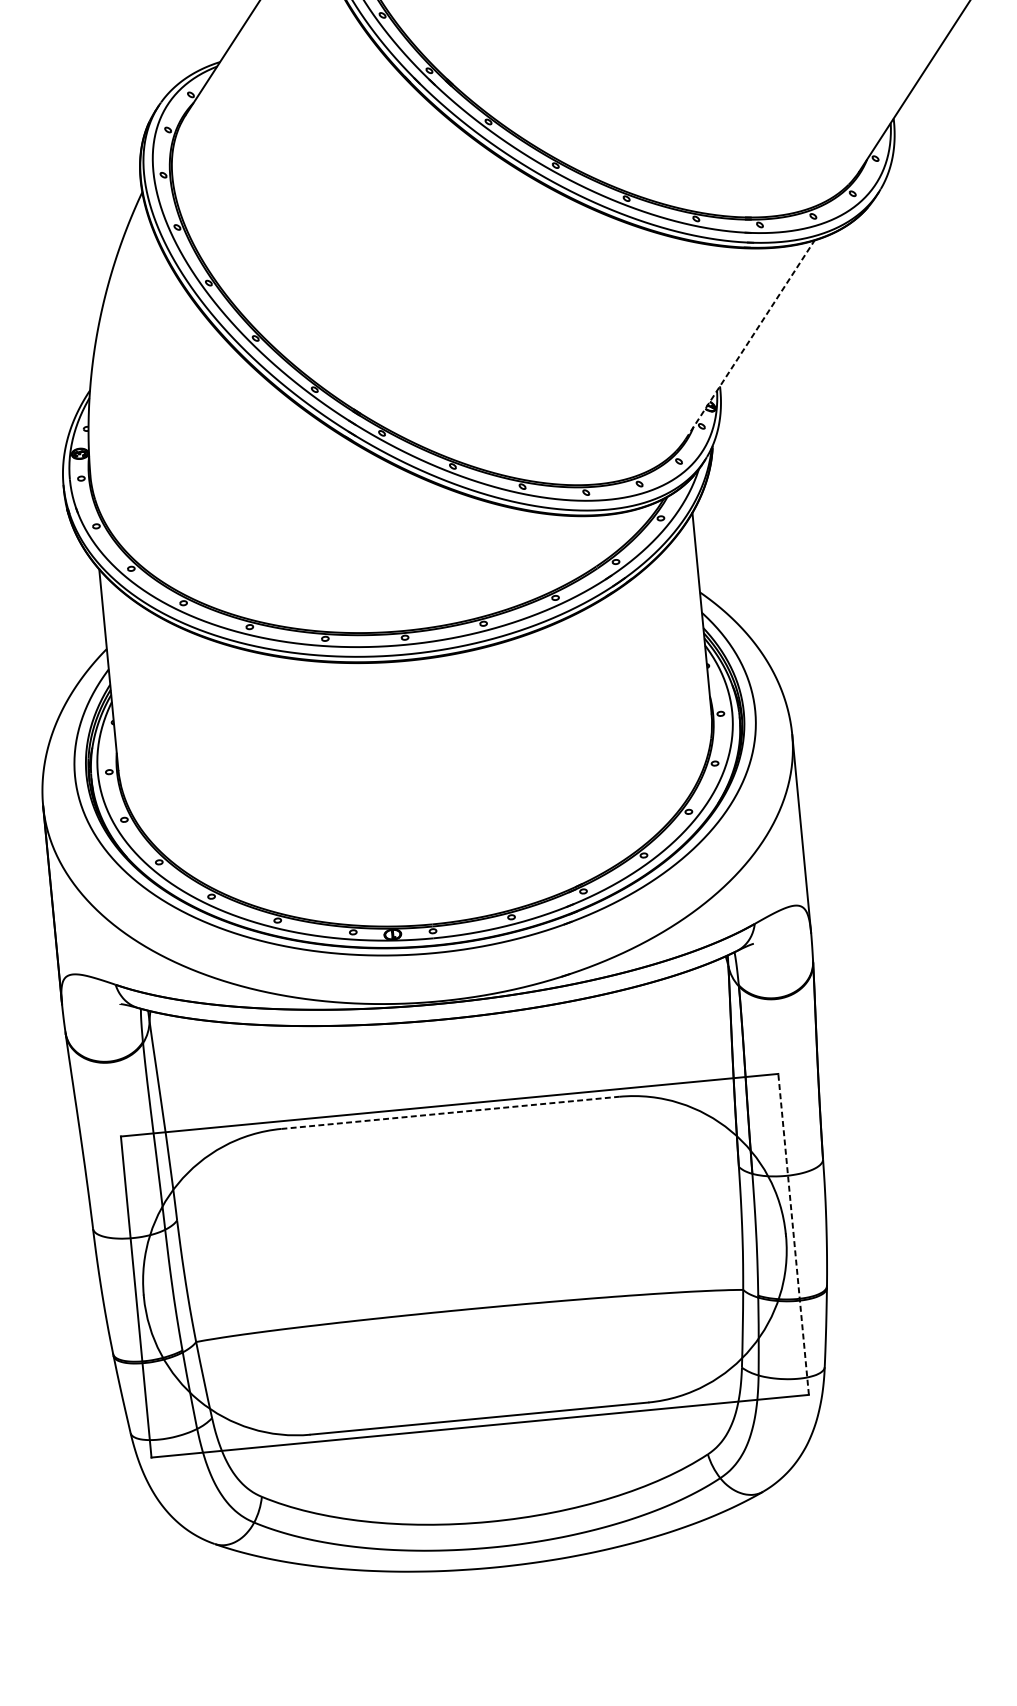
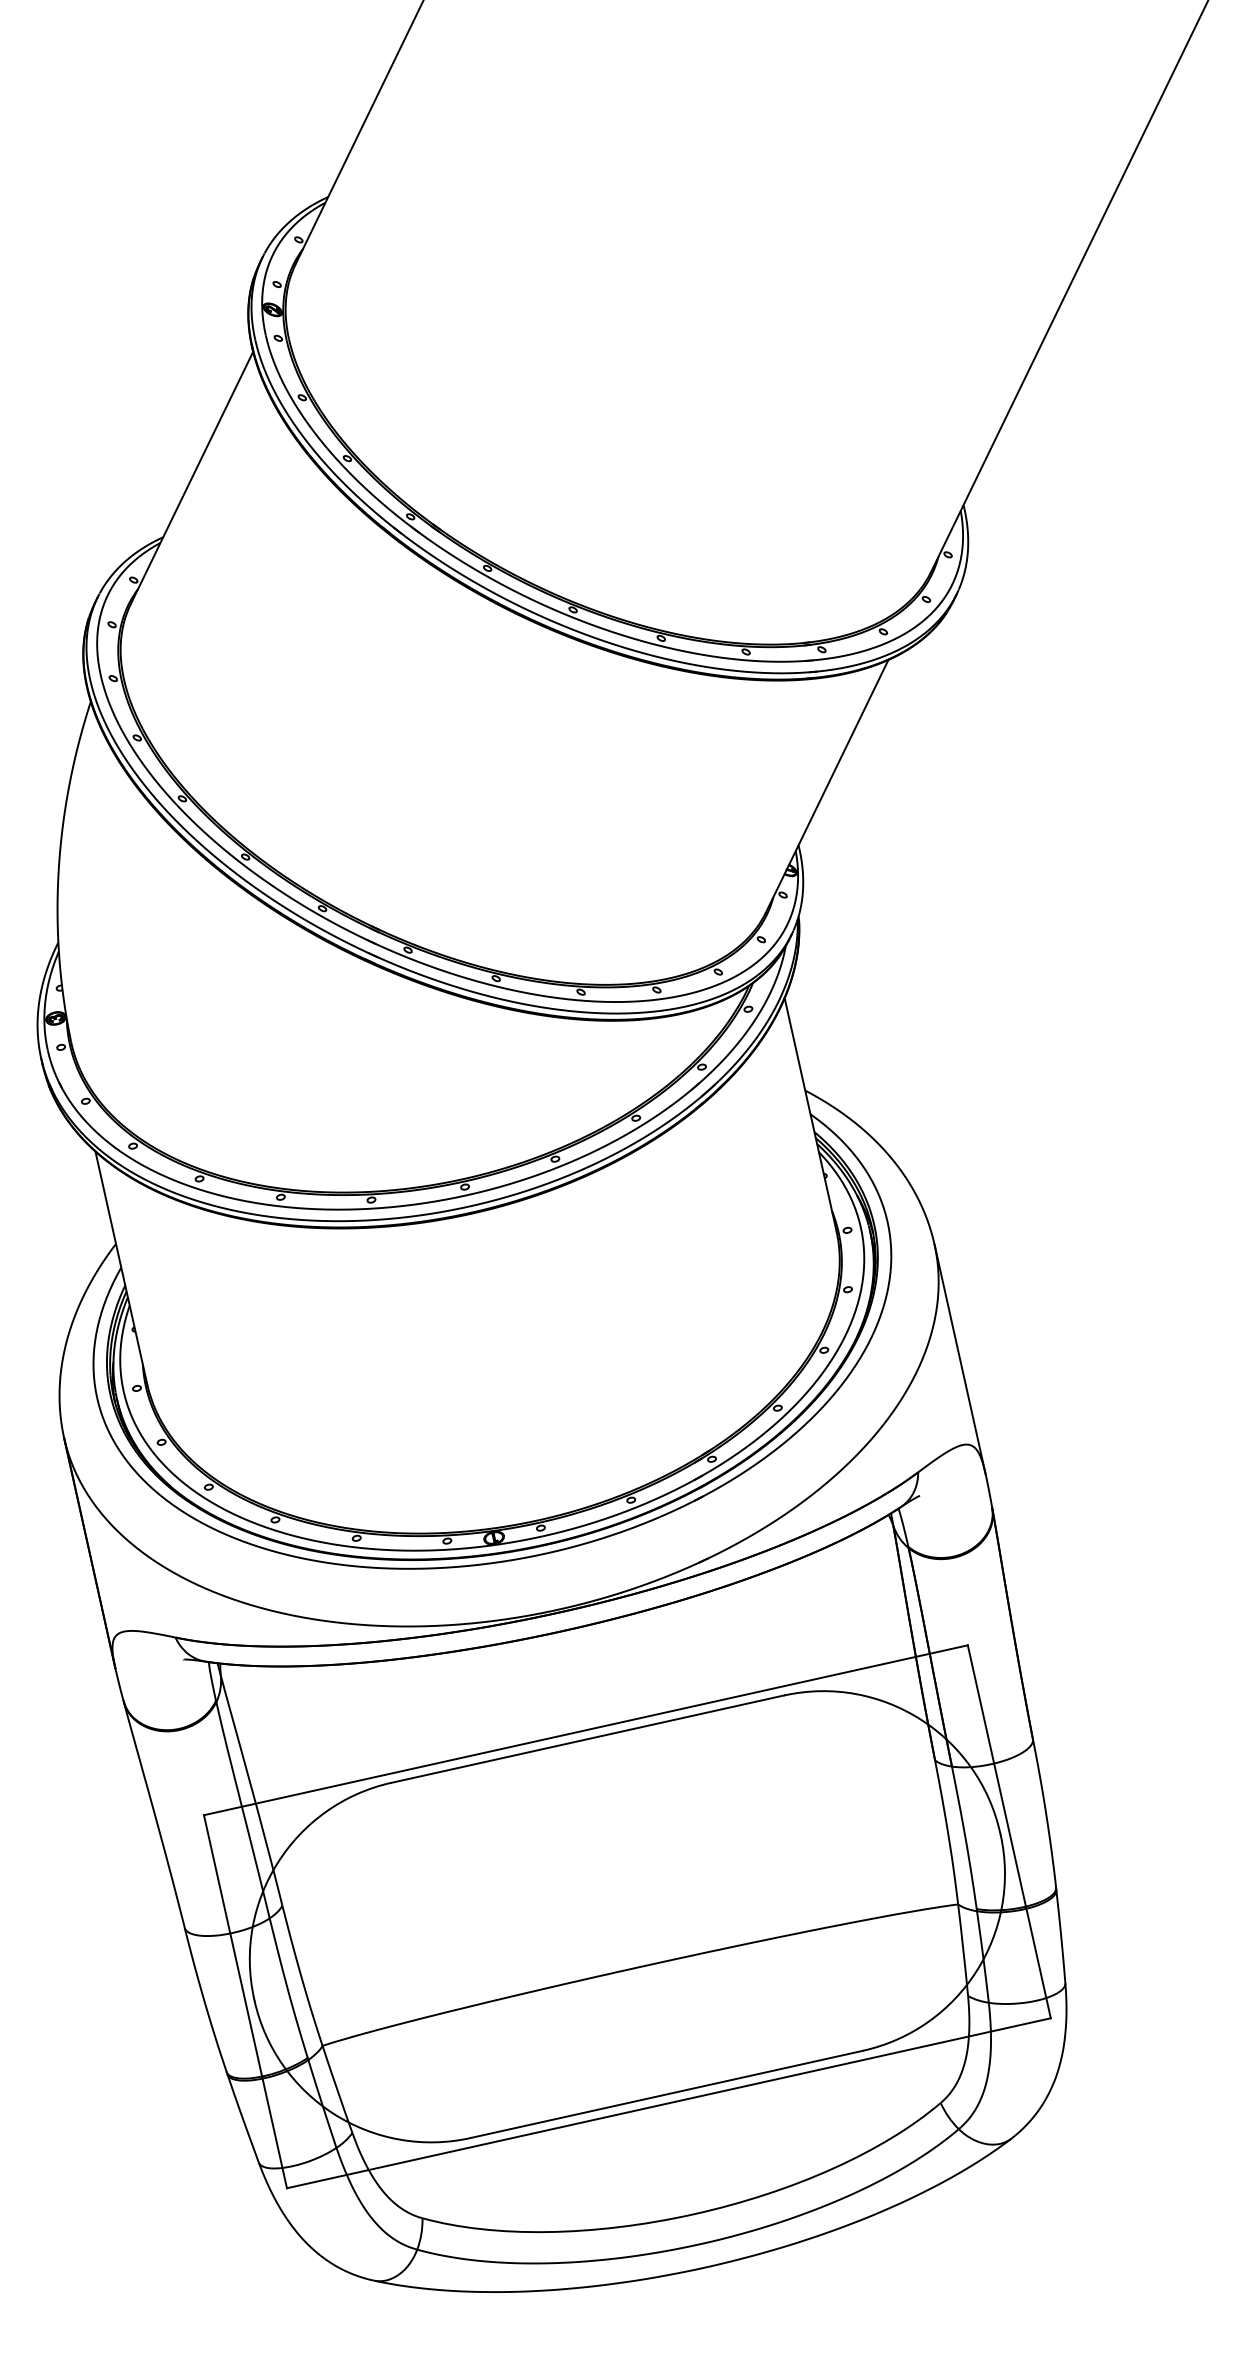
line: (750, 339) -> (827, 785), dashed -> solid
line: (450, 1113) -> (588, 1739), dashed -> solid
line: (793, 1234) -> (1009, 1831), dashed -> solid

